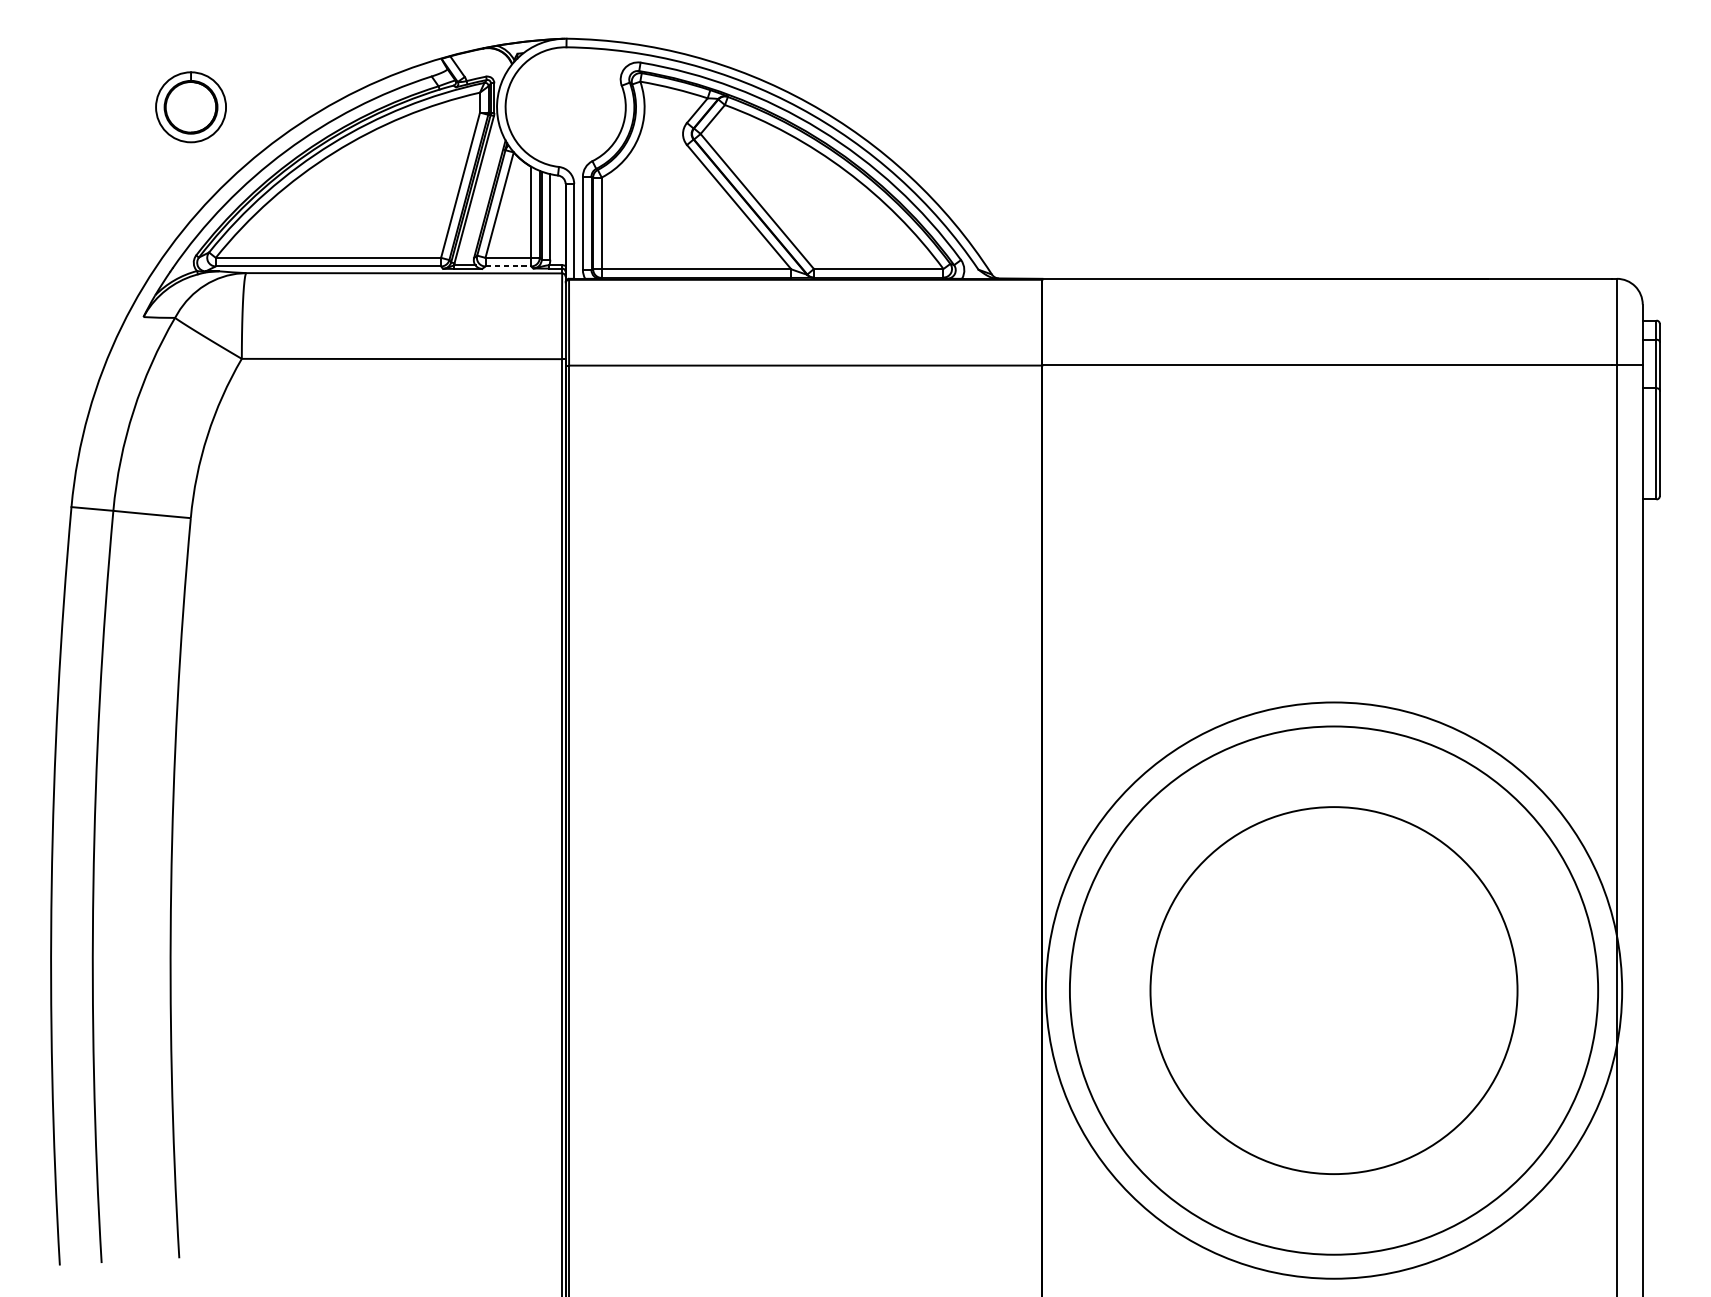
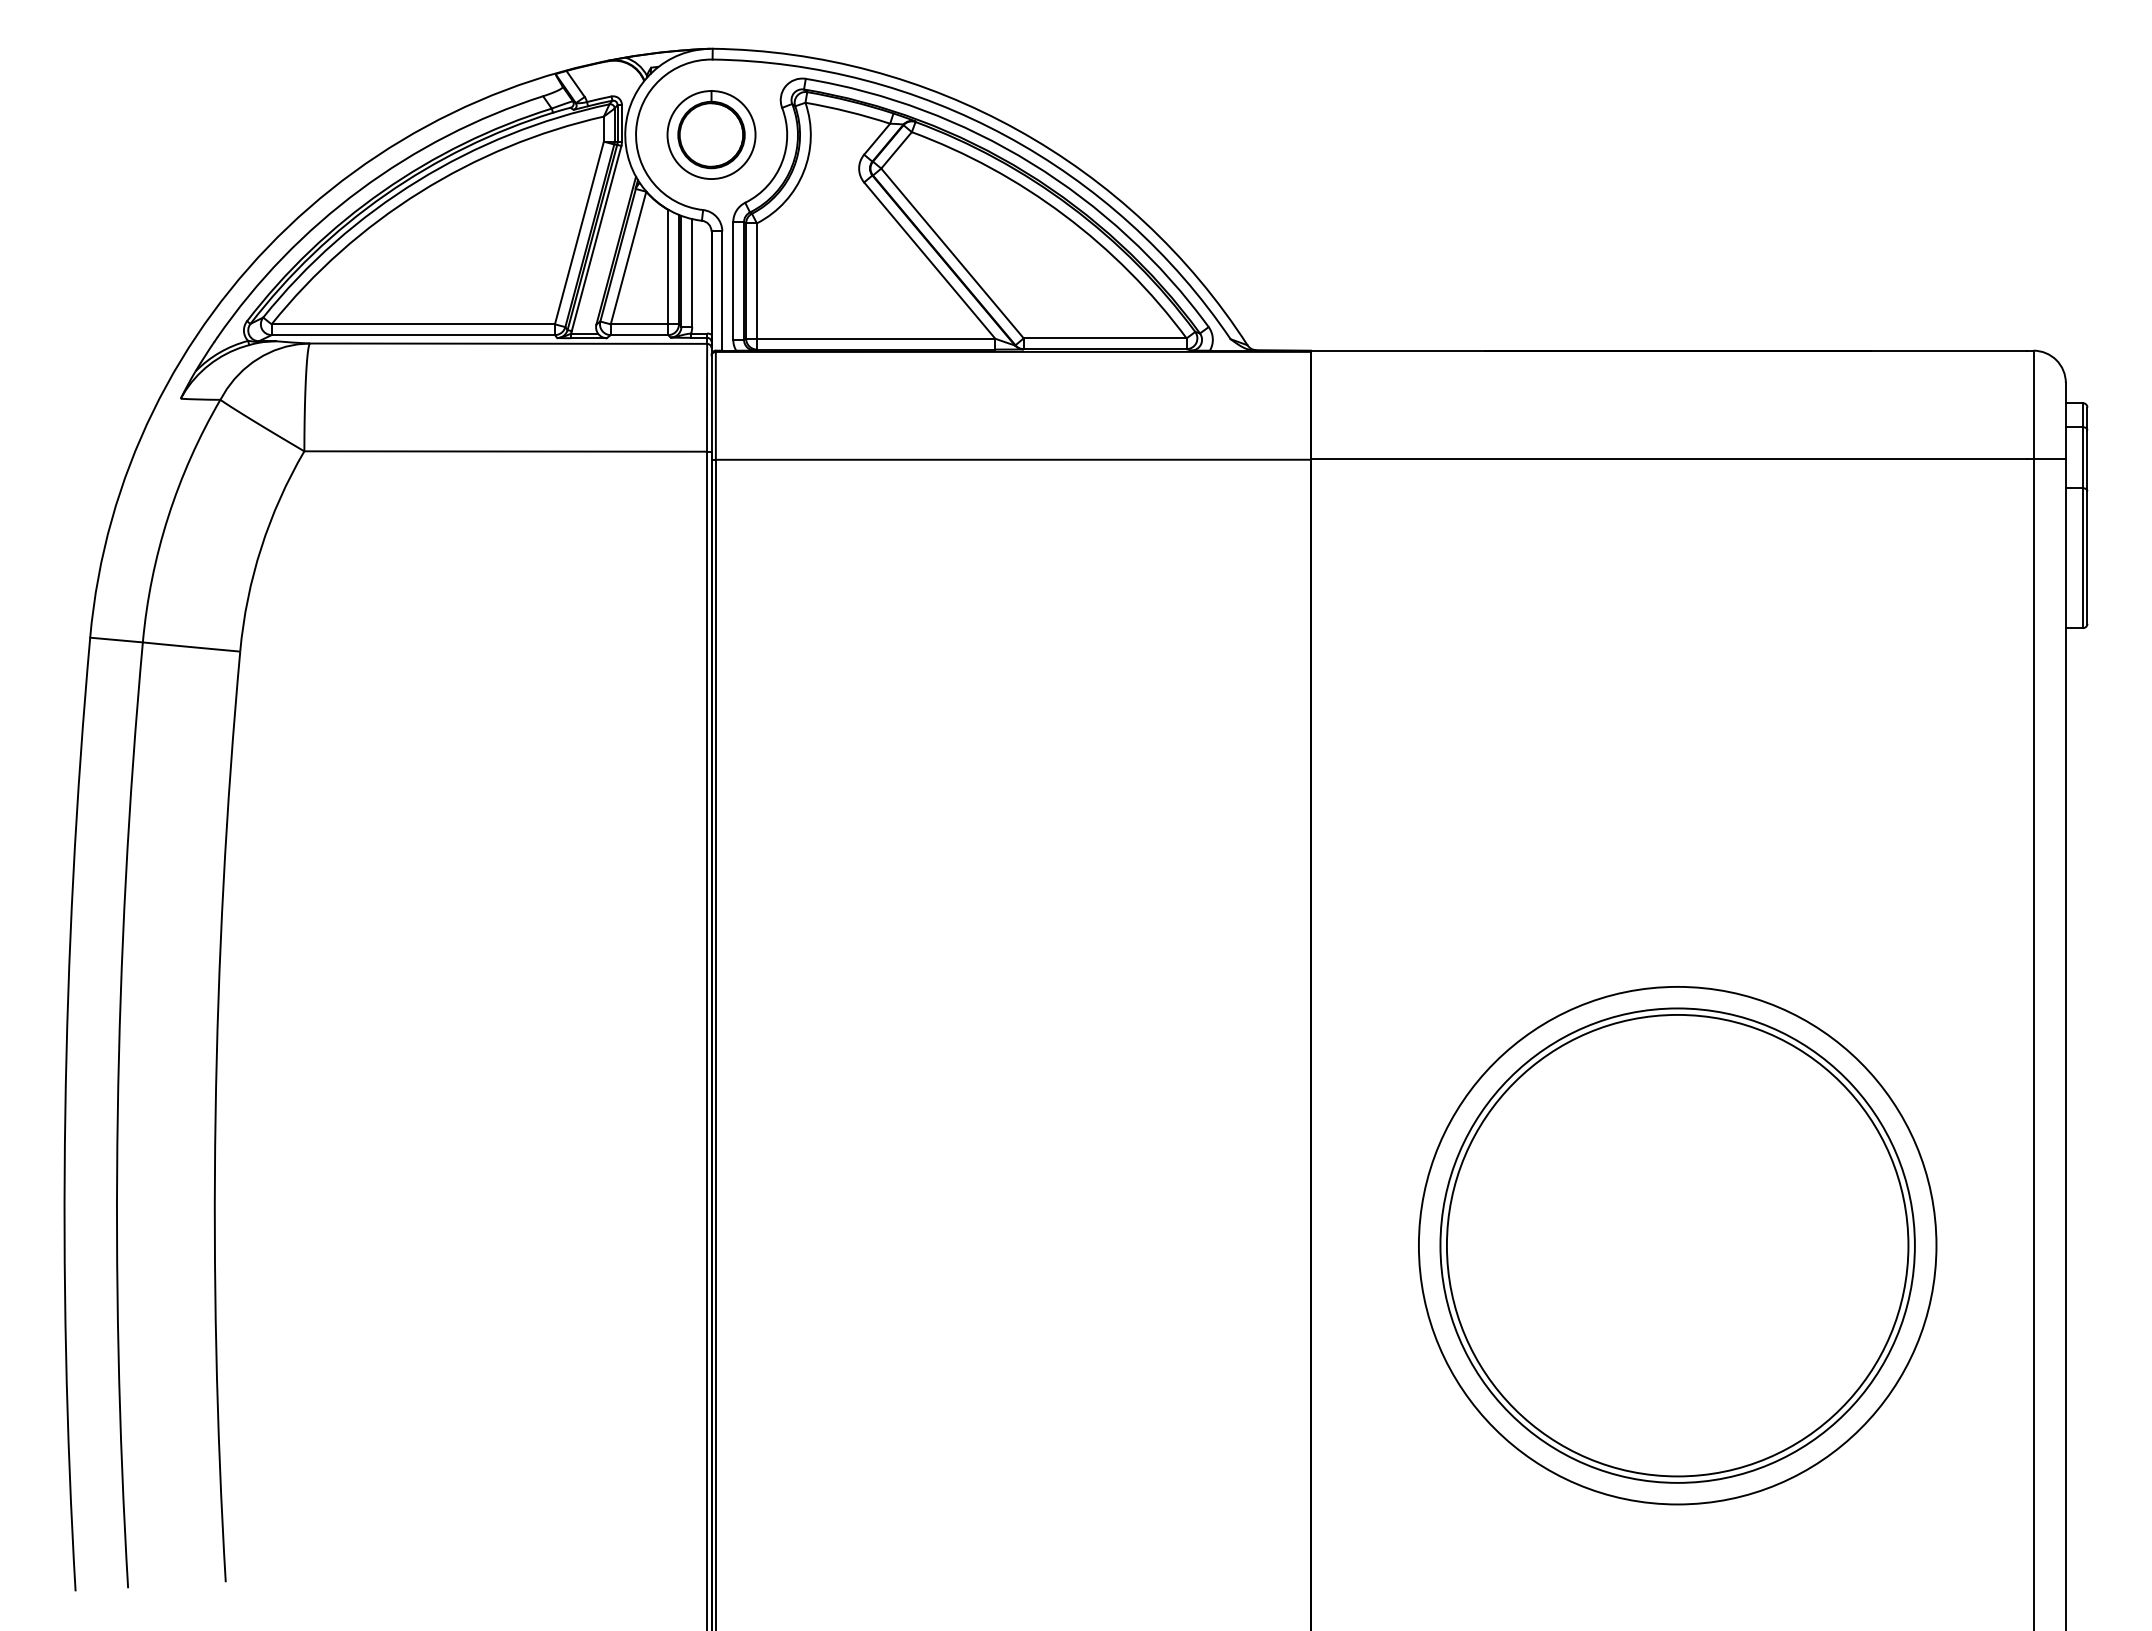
part: (191, 106) -> (711, 134), moved
line: (508, 266) -> (639, 335), dashed -> solid
circle: (1333, 990) -> (1677, 1245), size x0.71
circle: (1333, 990) -> (1677, 1245), size x0.71

